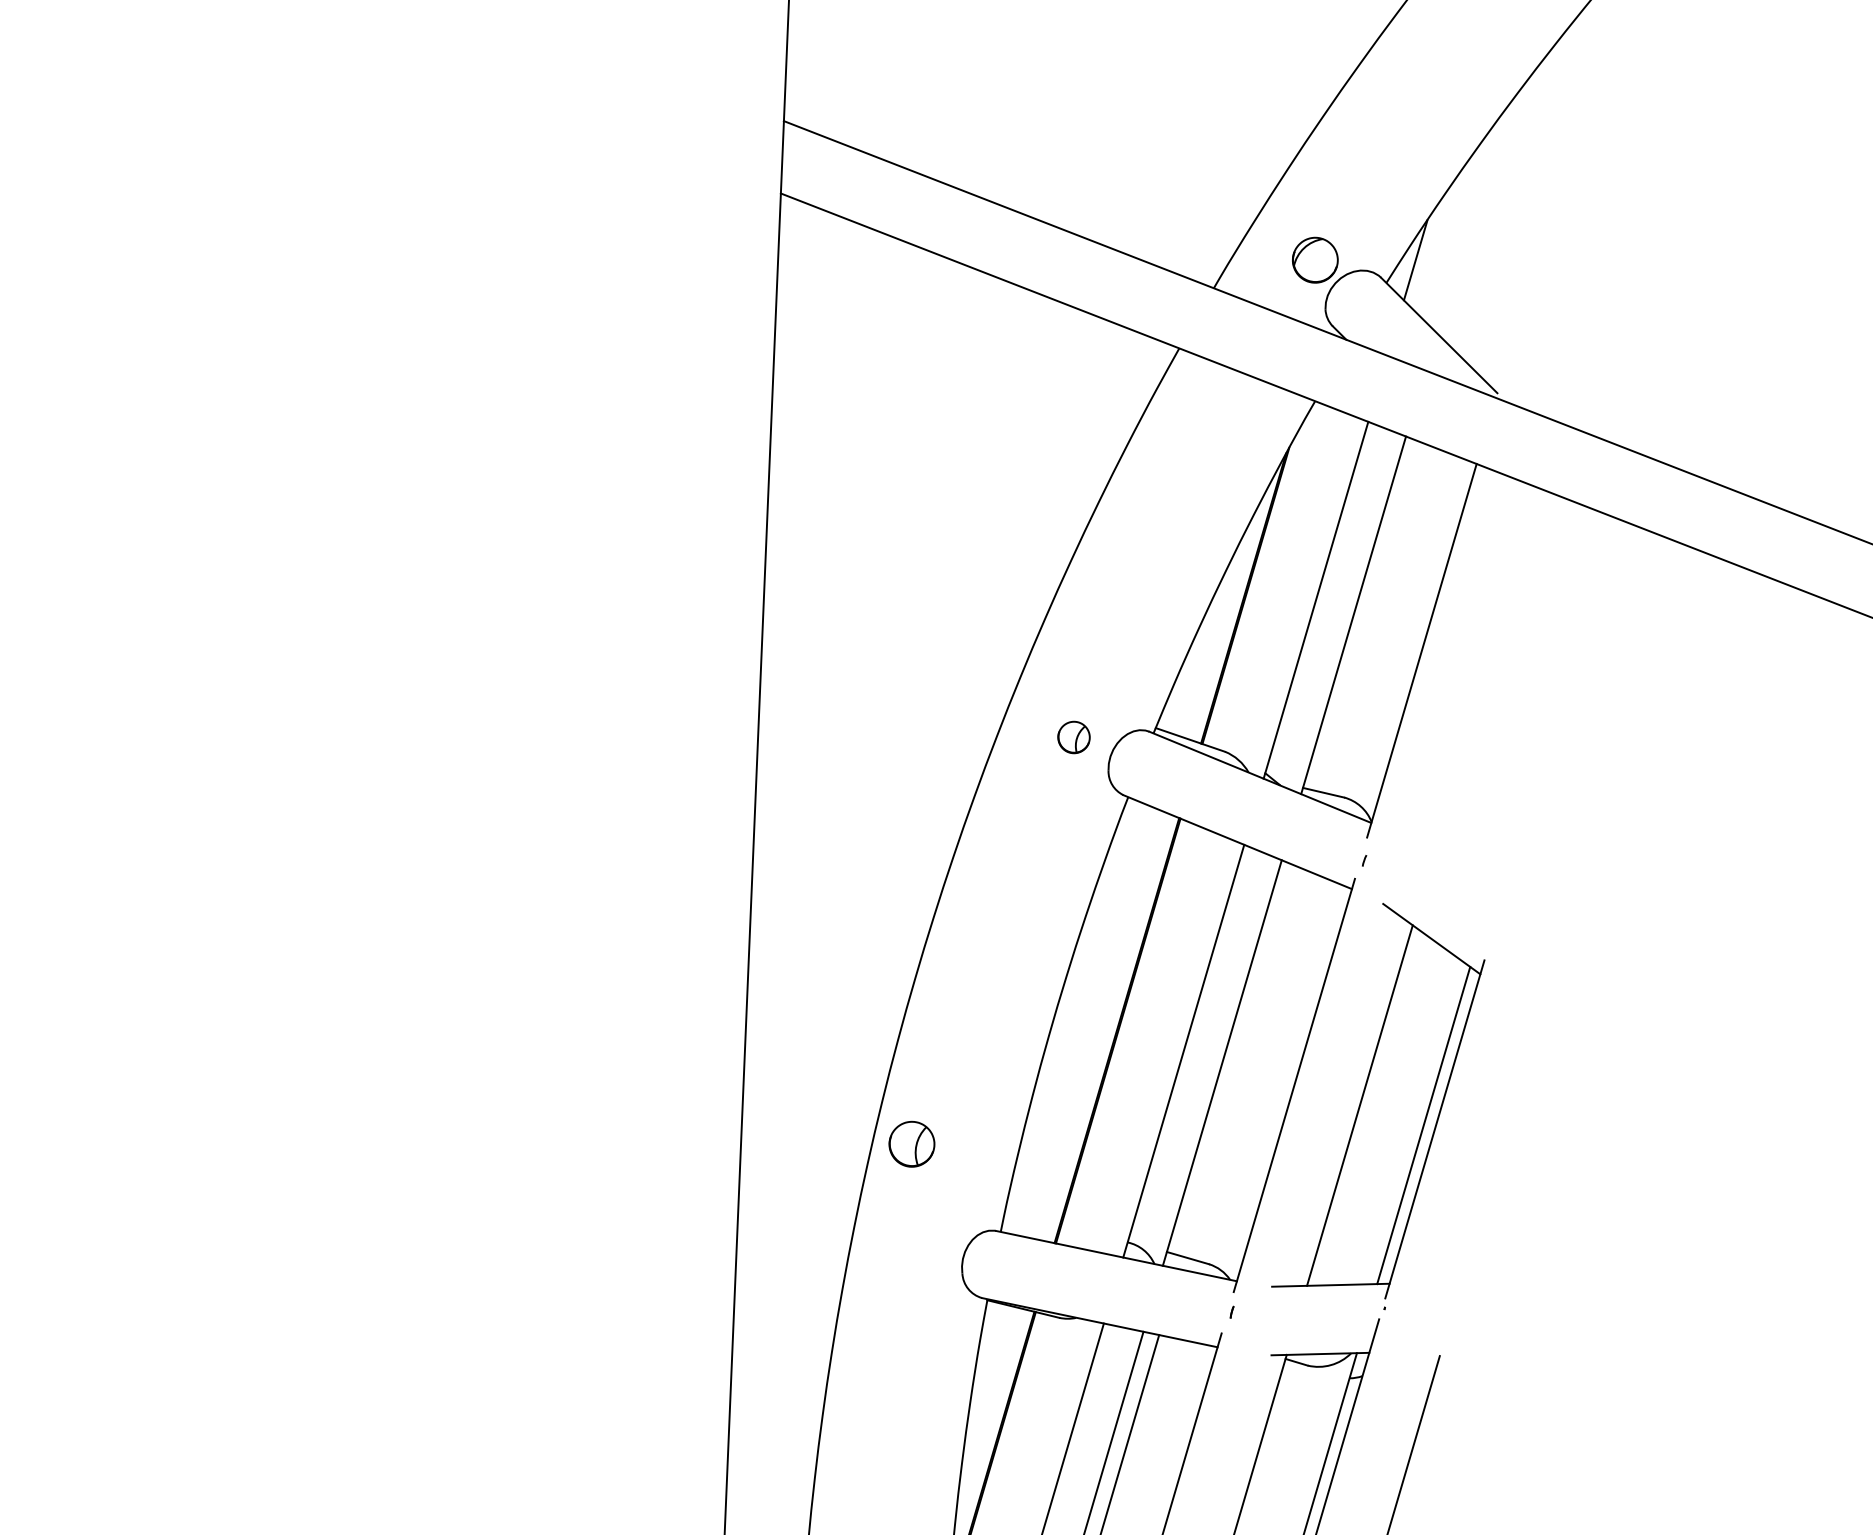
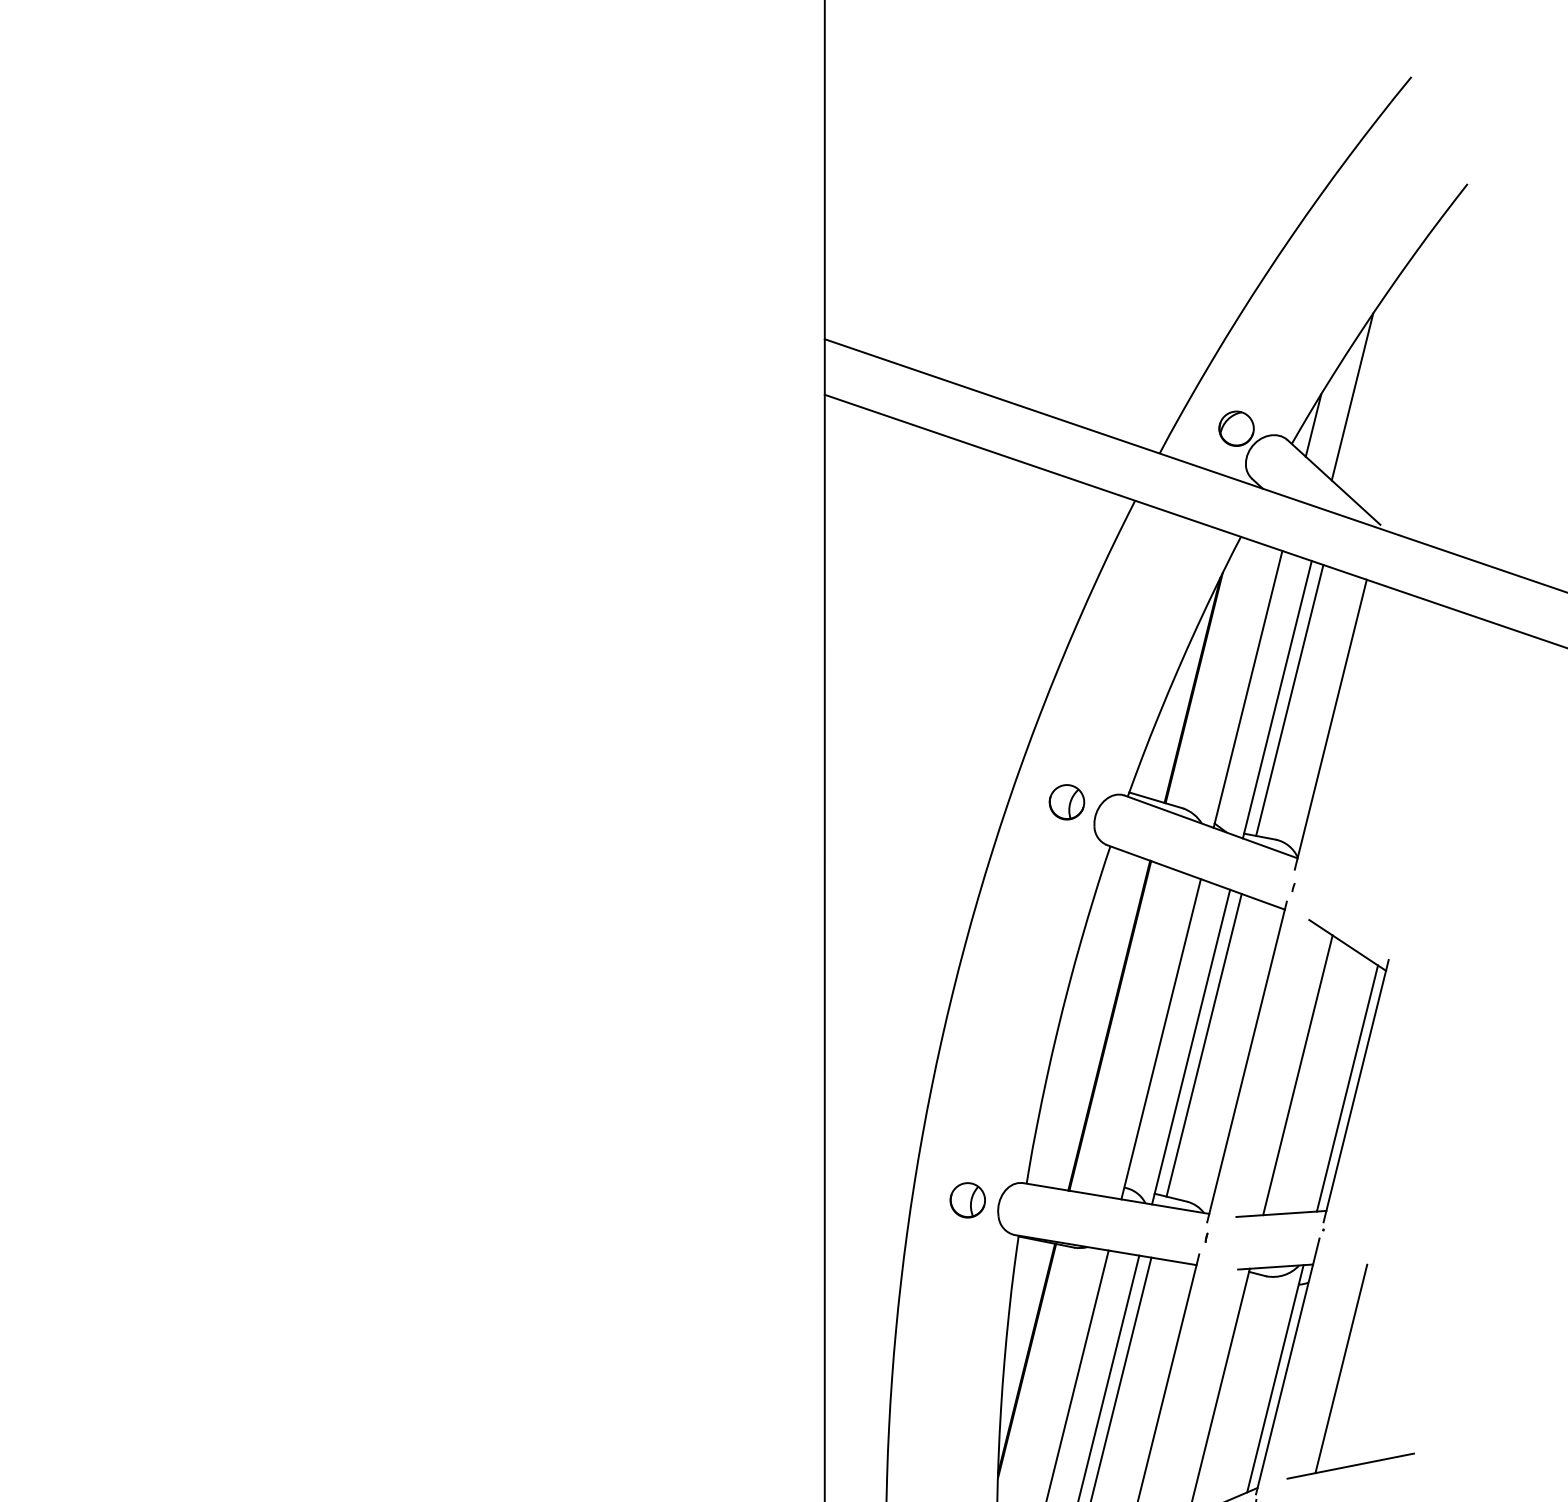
line: (1468, 224) -> (1352, 396), added
line: (1369, 615) -> (1289, 699), added
part: (1073, 737) -> (1066, 802), size x1.43
line: (1238, 1060) -> (1203, 1044), added
part: (911, 1144) -> (967, 1200), moved

